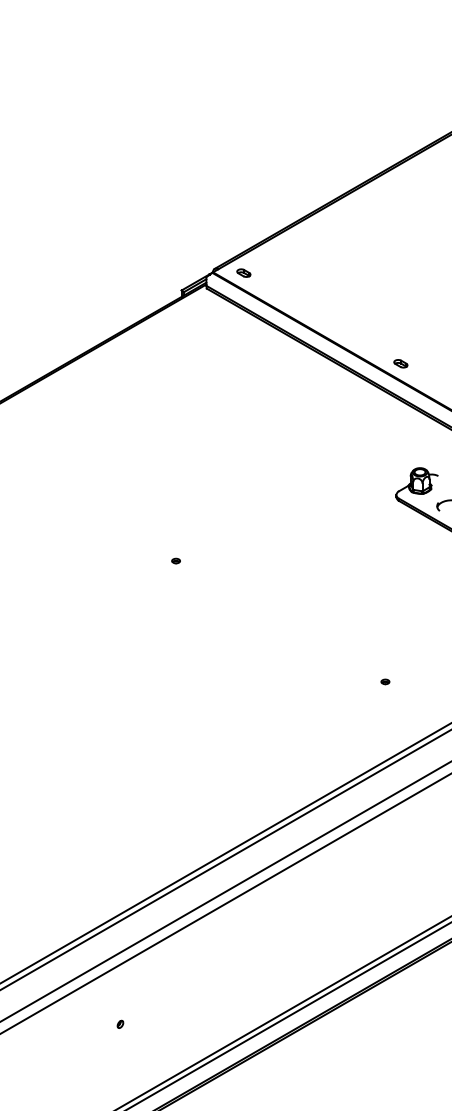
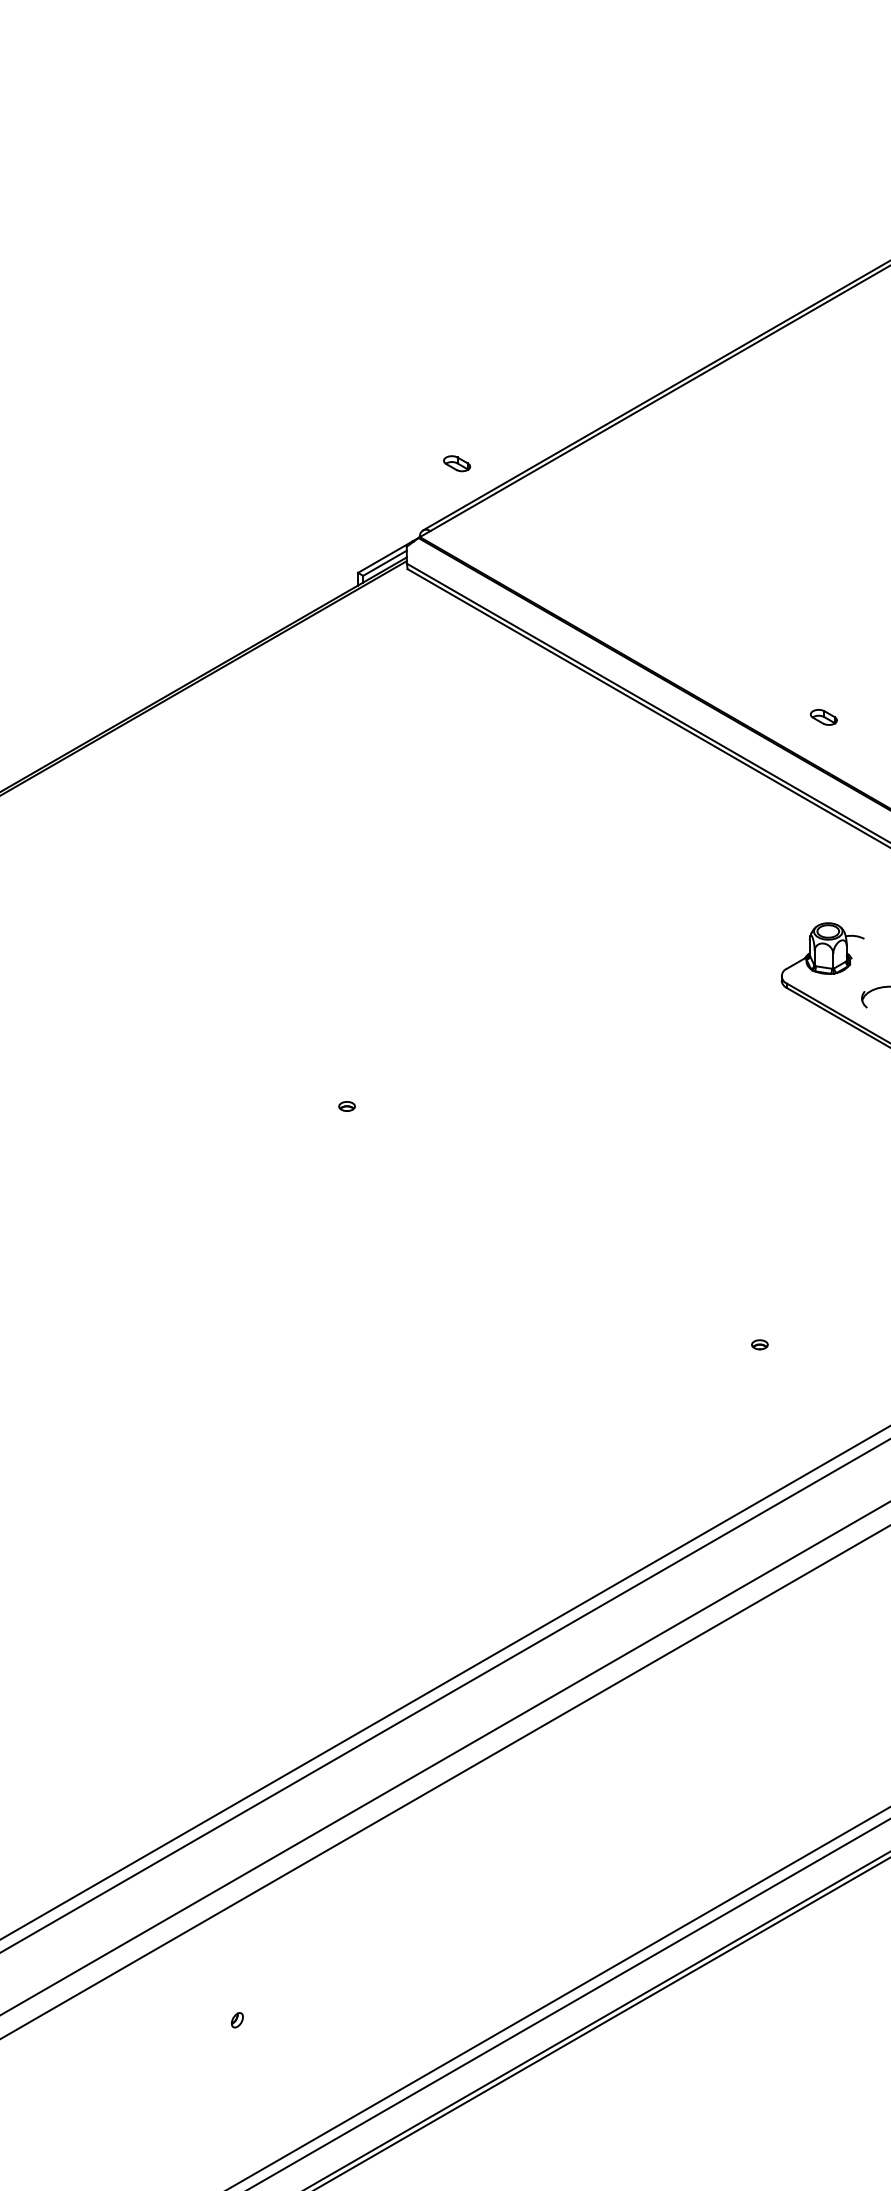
part: (243, 272) -> (456, 462), moved
part: (400, 363) -> (823, 716), moved

